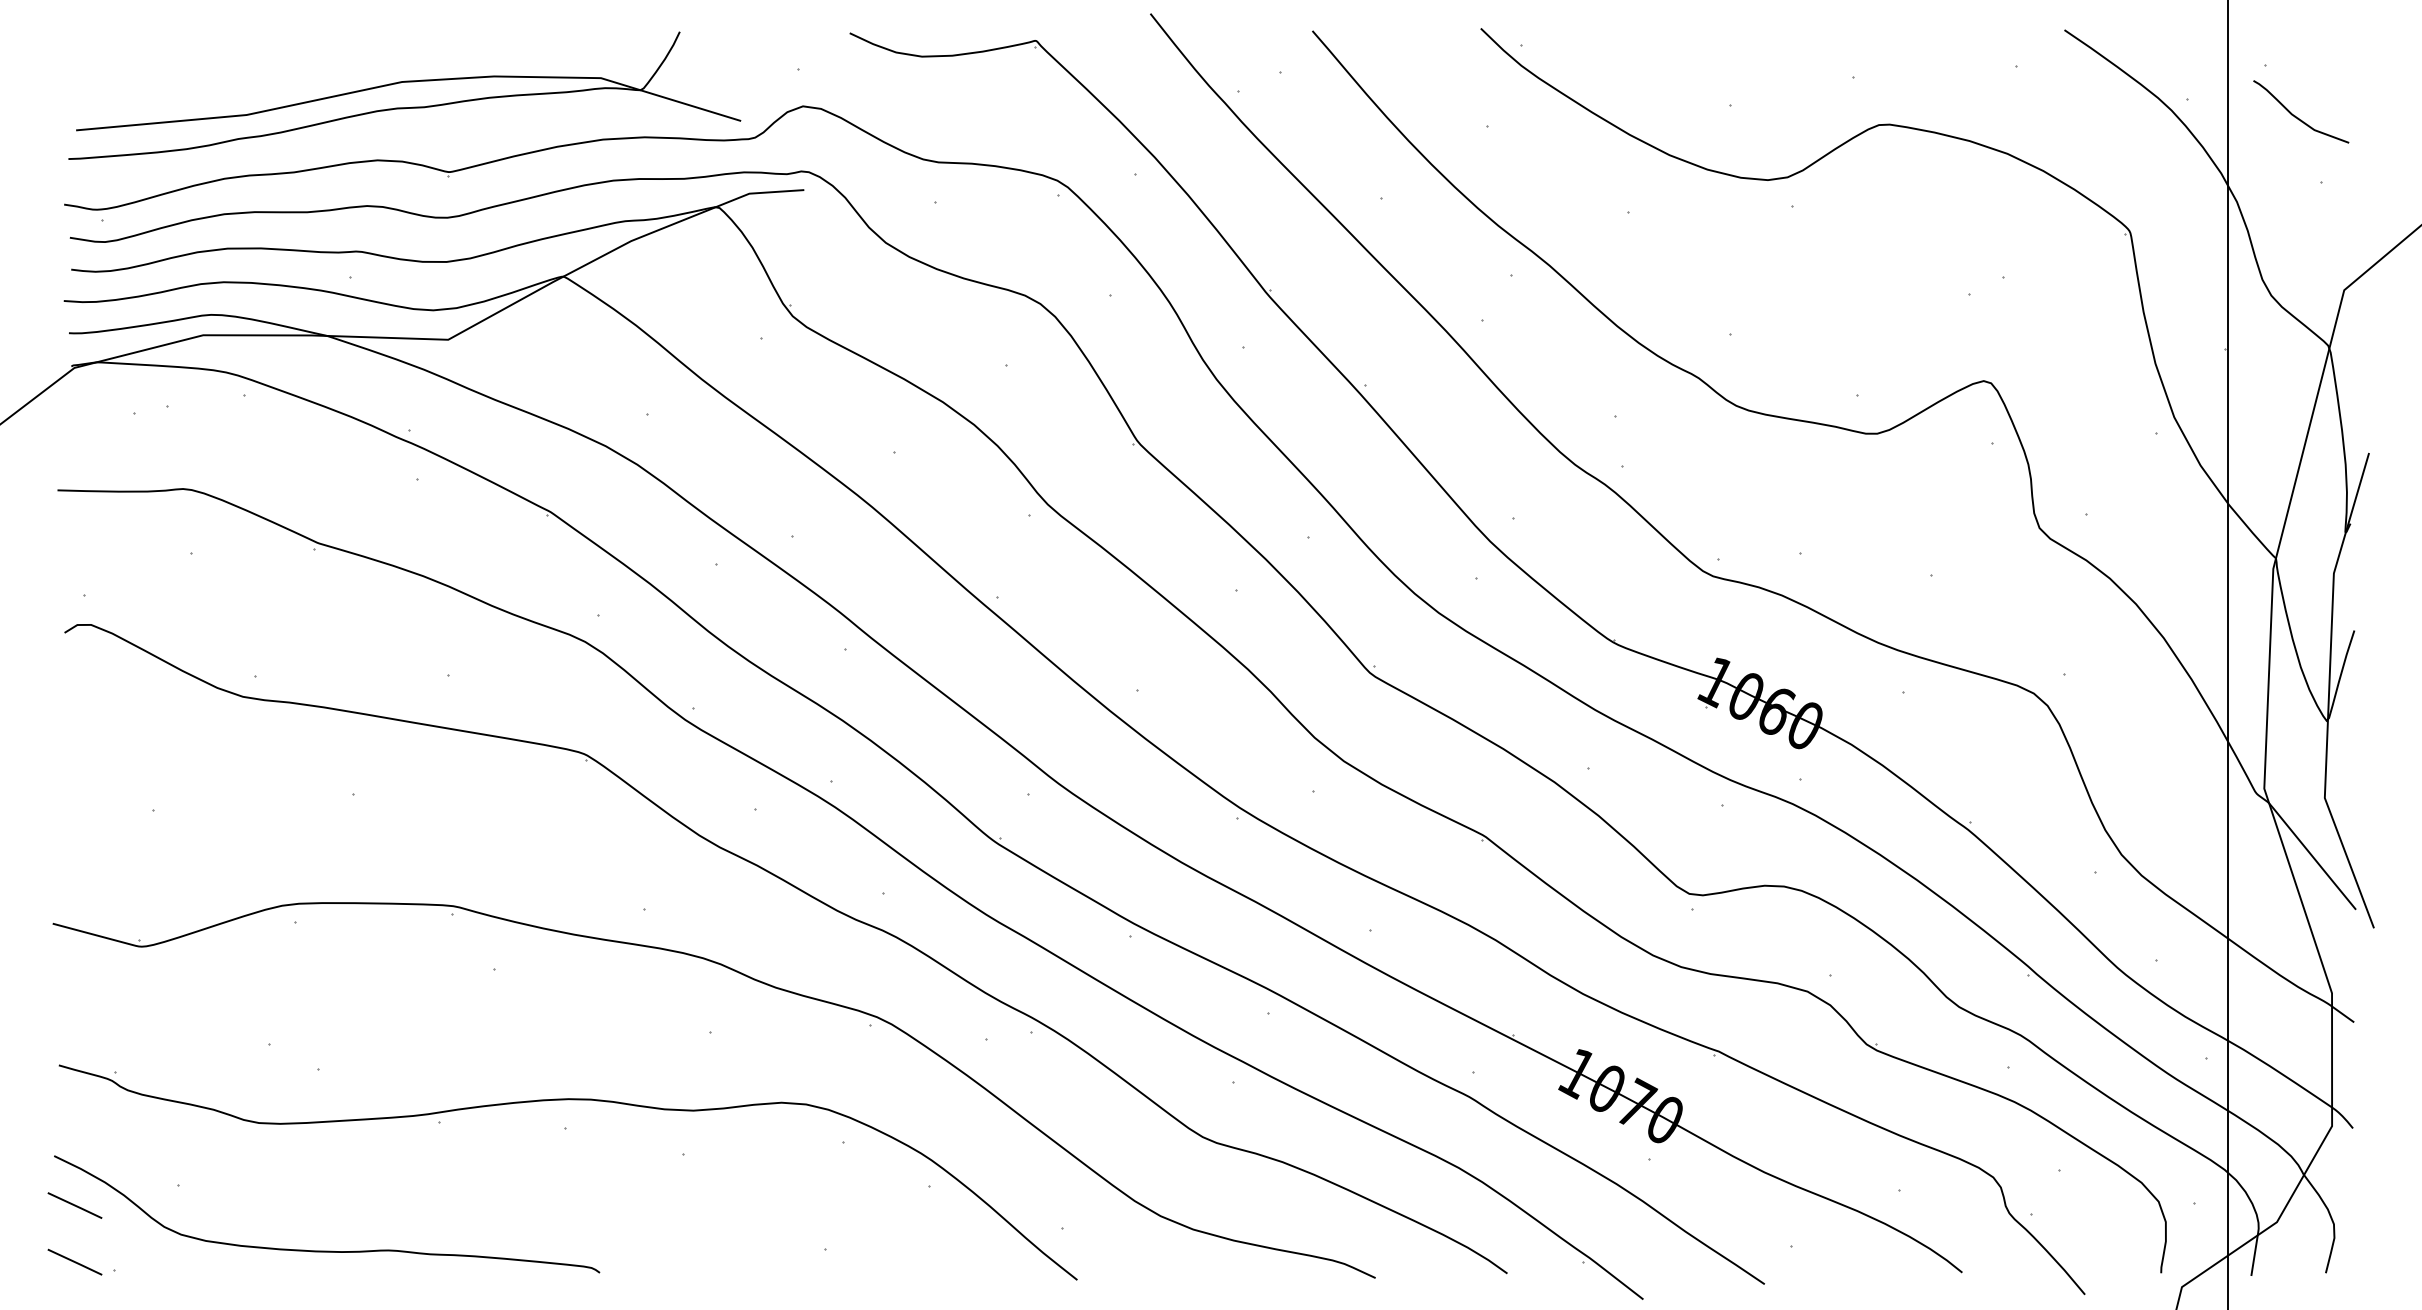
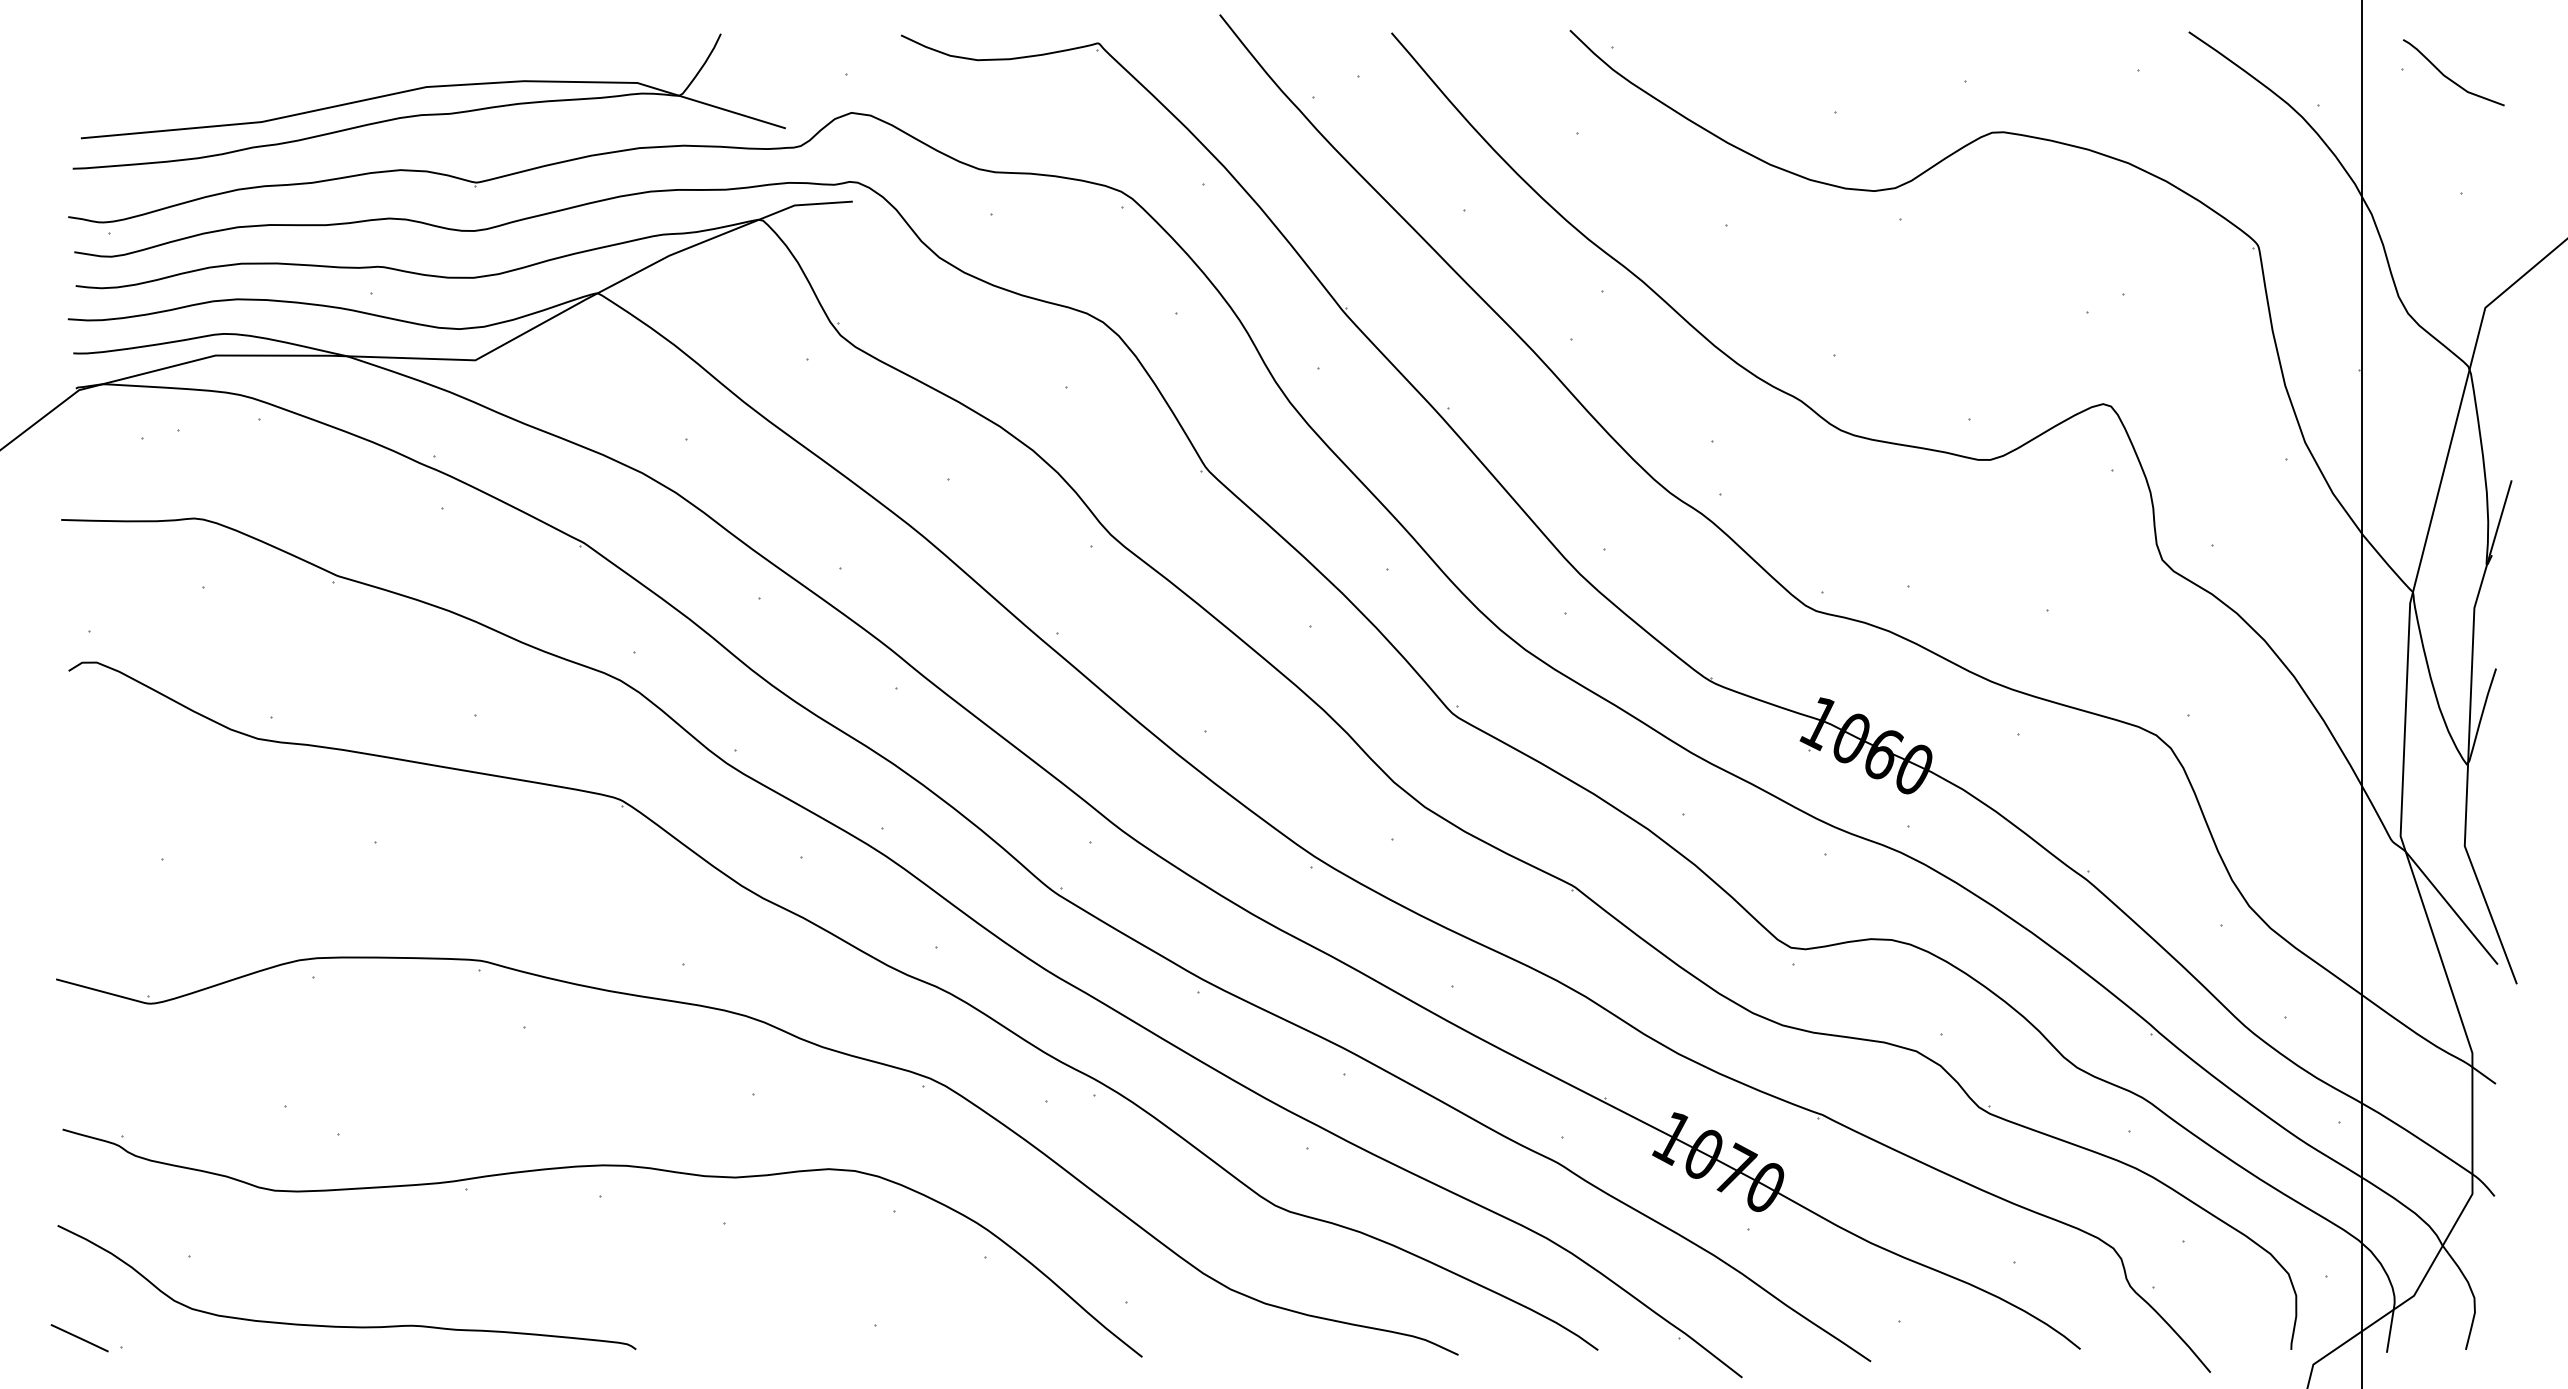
curve: (2298, 117) -> (2450, 78), moved
line: (74, 1205) -> (79, 1278), removed

